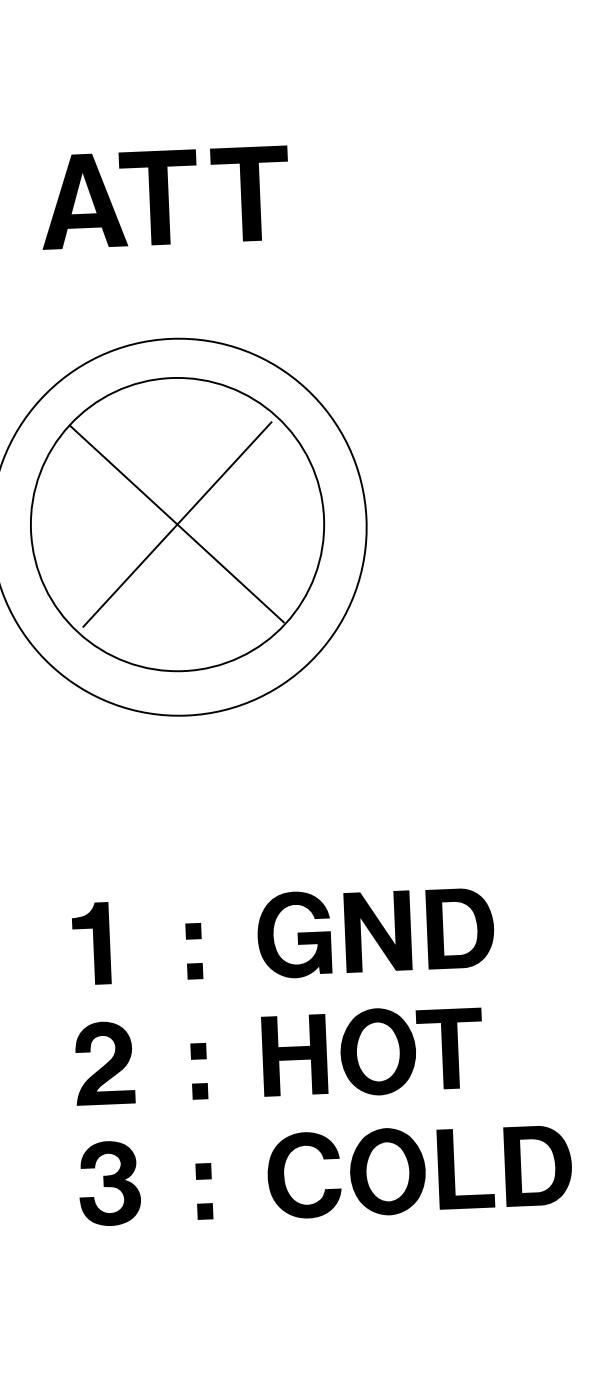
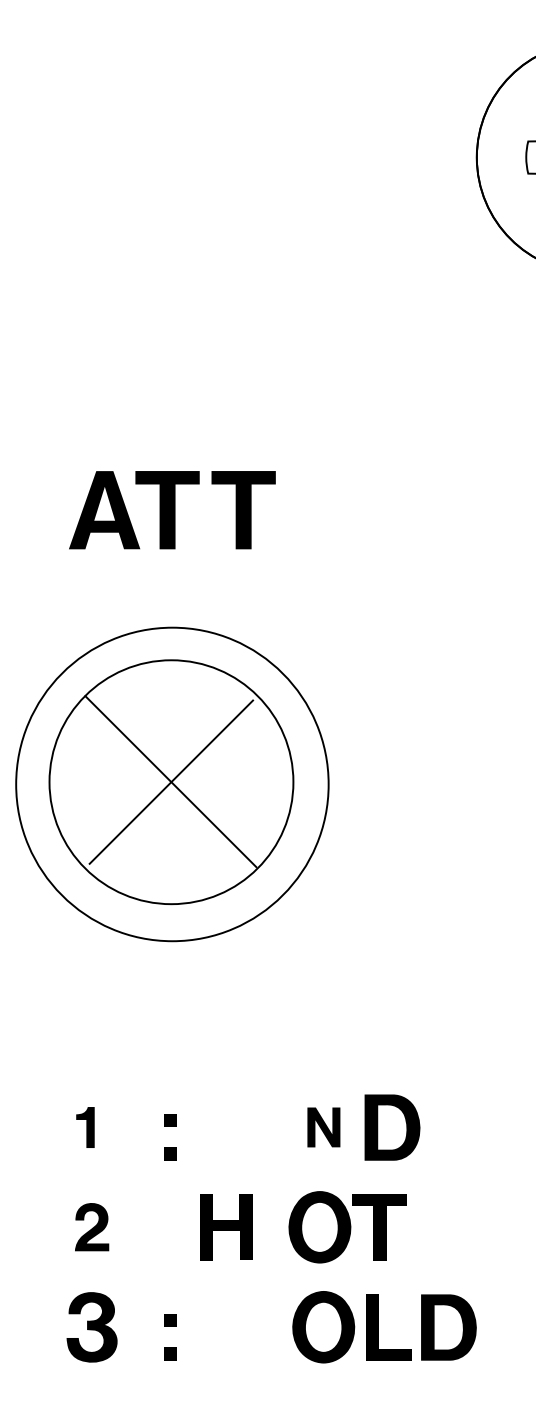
part: (377, 931) -> (323, 1127), size x0.6
part: (293, 935) -> (253, 1127), removed
part: (91, 943) -> (85, 1127), size x0.6
part: (294, 1055) -> (226, 1227), moved
part: (103, 1062) -> (91, 1226), size x0.7
part: (199, 1083) -> (170, 1247), removed
part: (284, 1176) -> (237, 1327), removed

